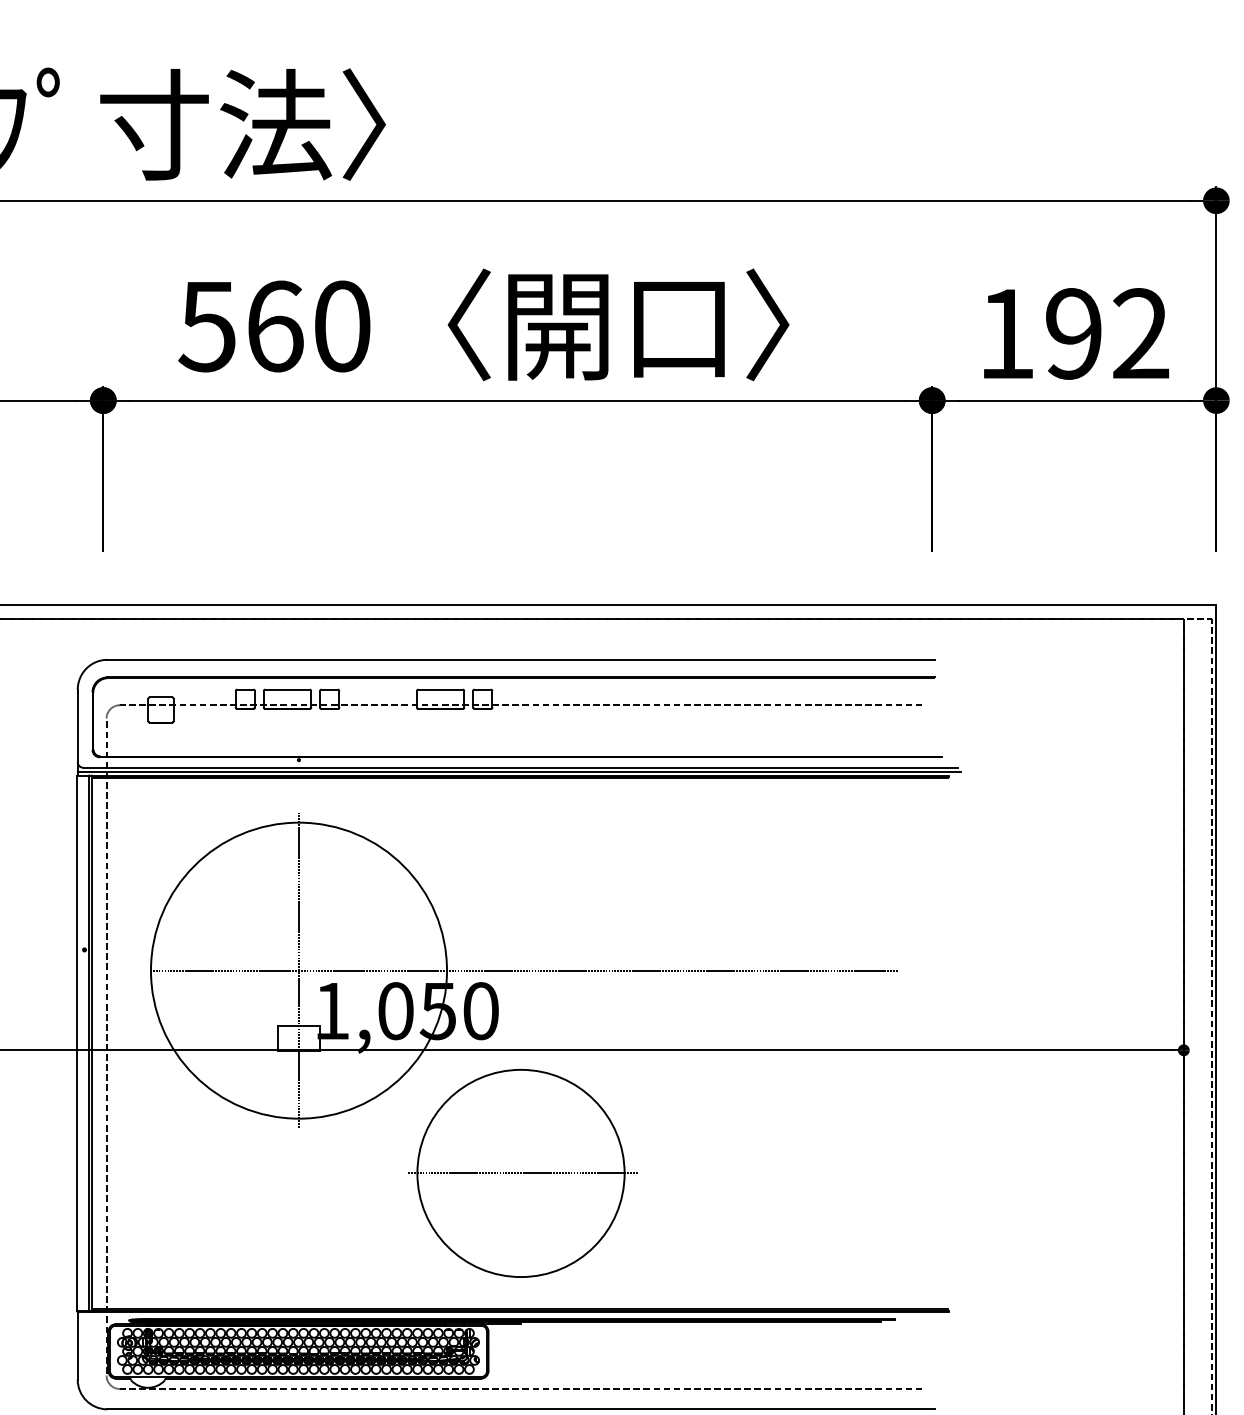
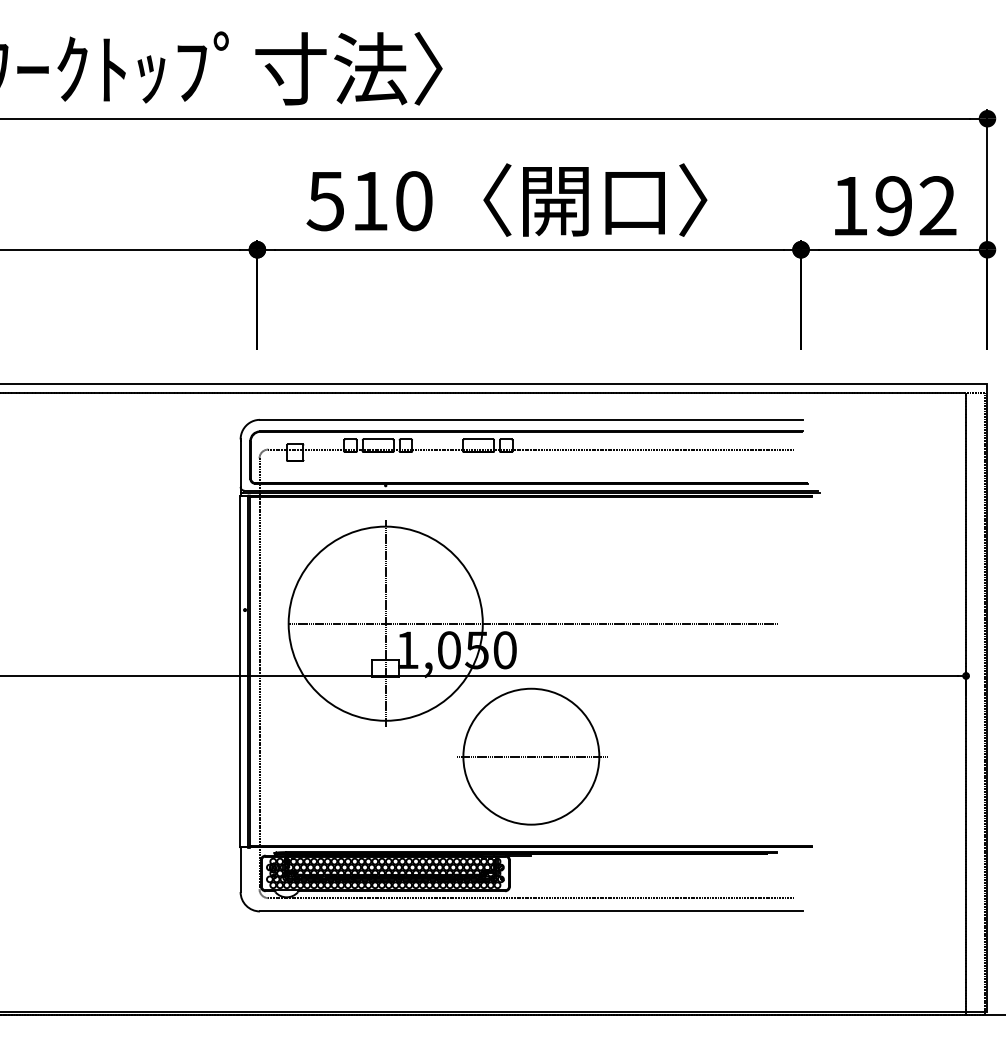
text: (275, 326) -> (370, 201), 560 -> 510

